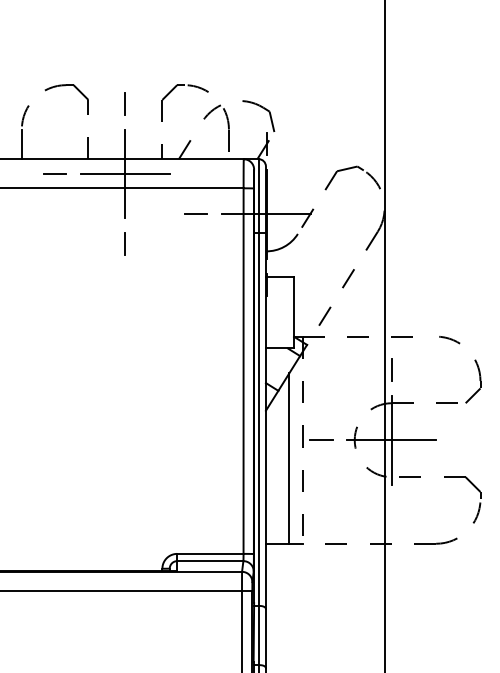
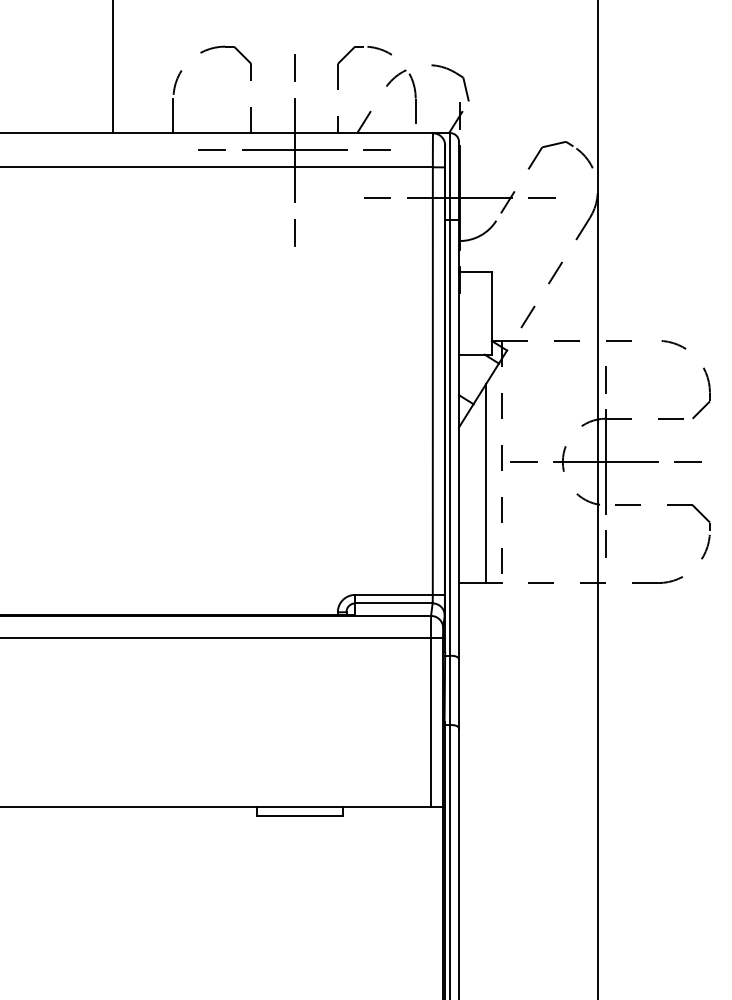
line: (195, 173) -> (376, 150), added
line: (336, 214) -> (541, 197), added
line: (462, 439) -> (688, 461), added
line: (392, 510) -> (606, 544), added

